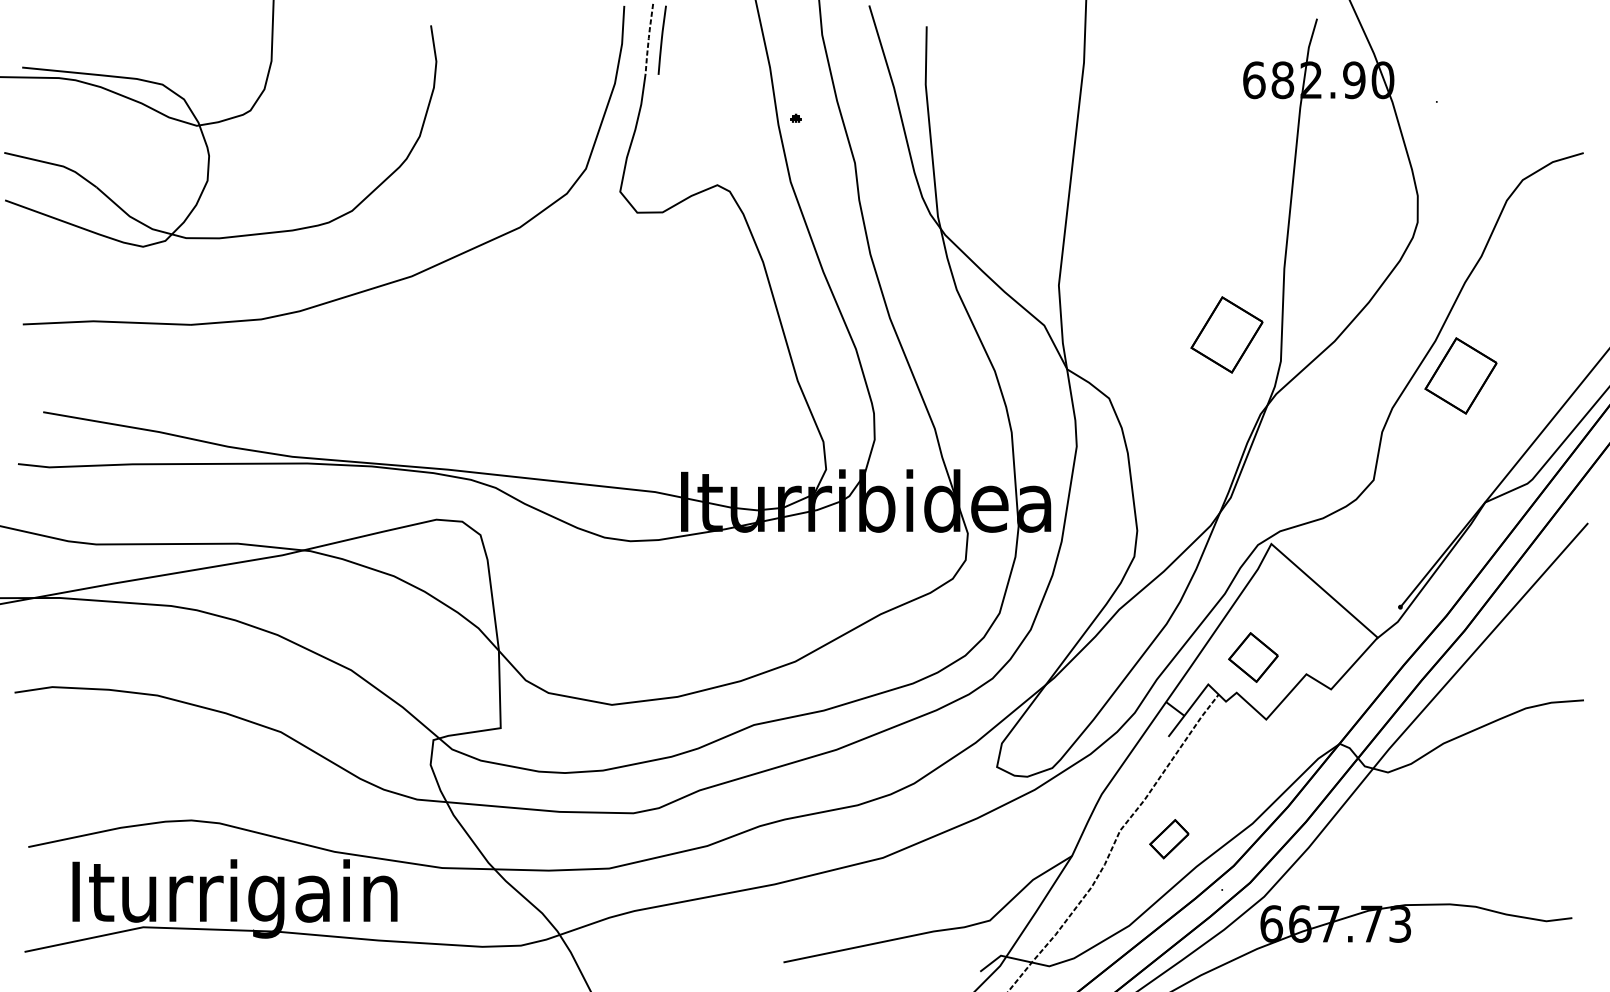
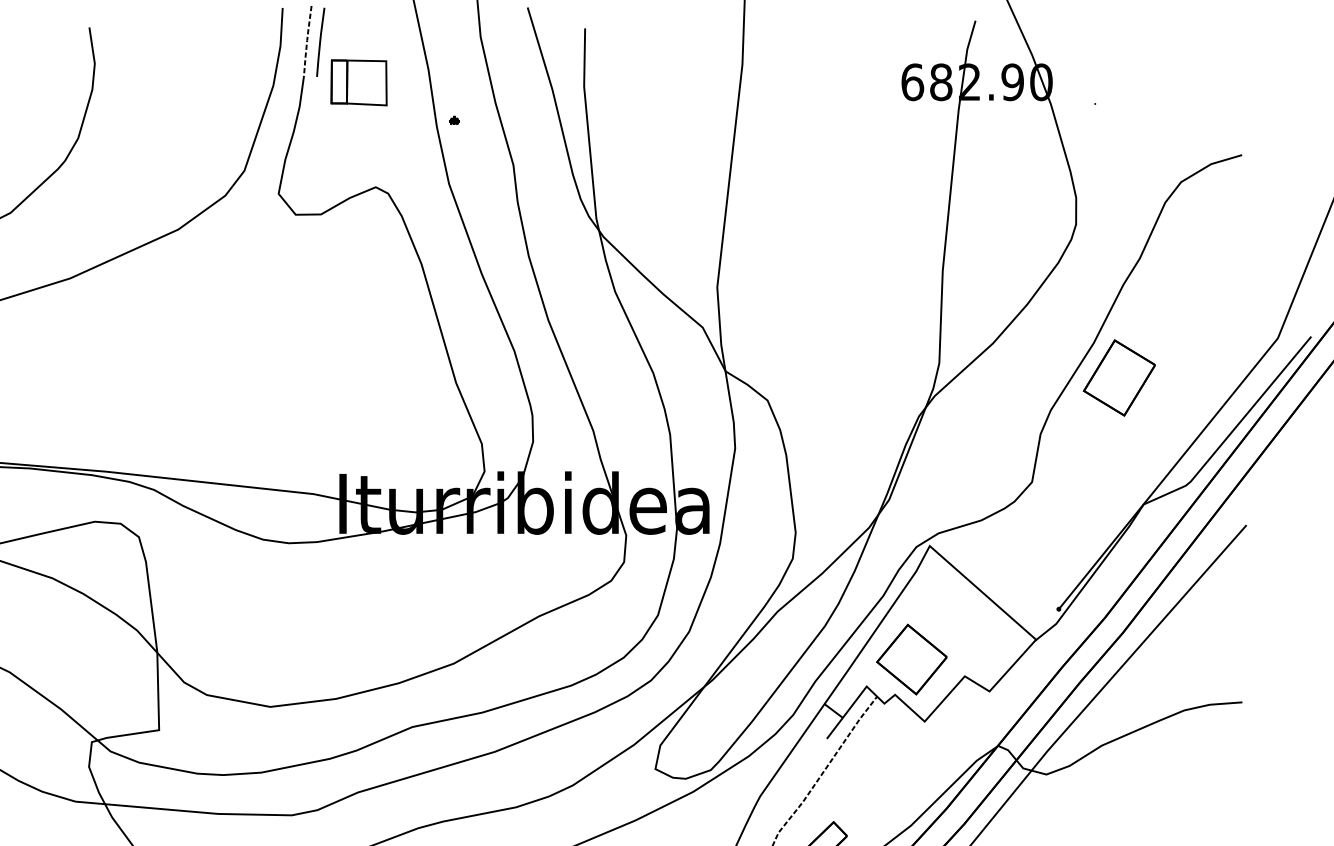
part: (700, 80) -> (358, 82), added
part: (1226, 334) -> (884, 336), removed
part: (1253, 657) -> (911, 659), size x1.43

